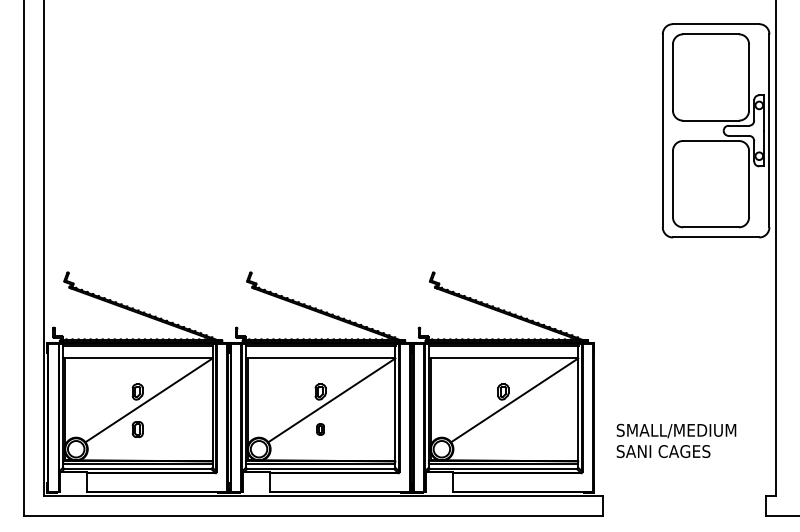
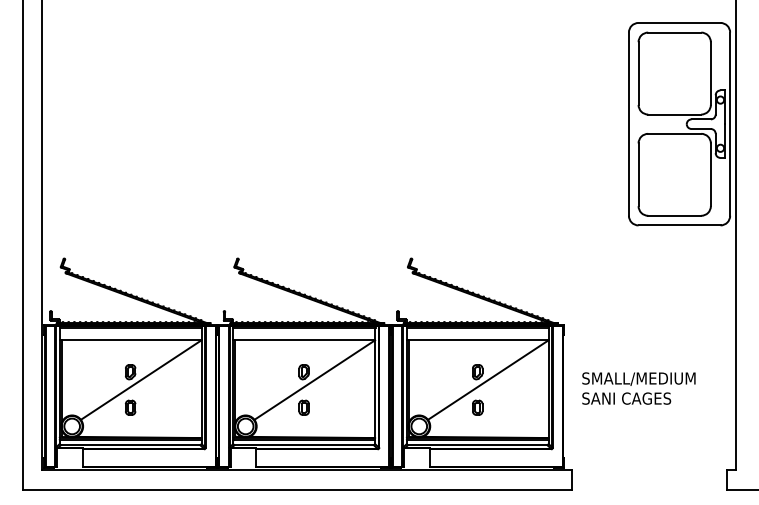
part: (319, 429) -> (303, 407), size x1.43
part: (503, 429) -> (477, 407), added
text: (676, 440) -> (638, 388), moved

